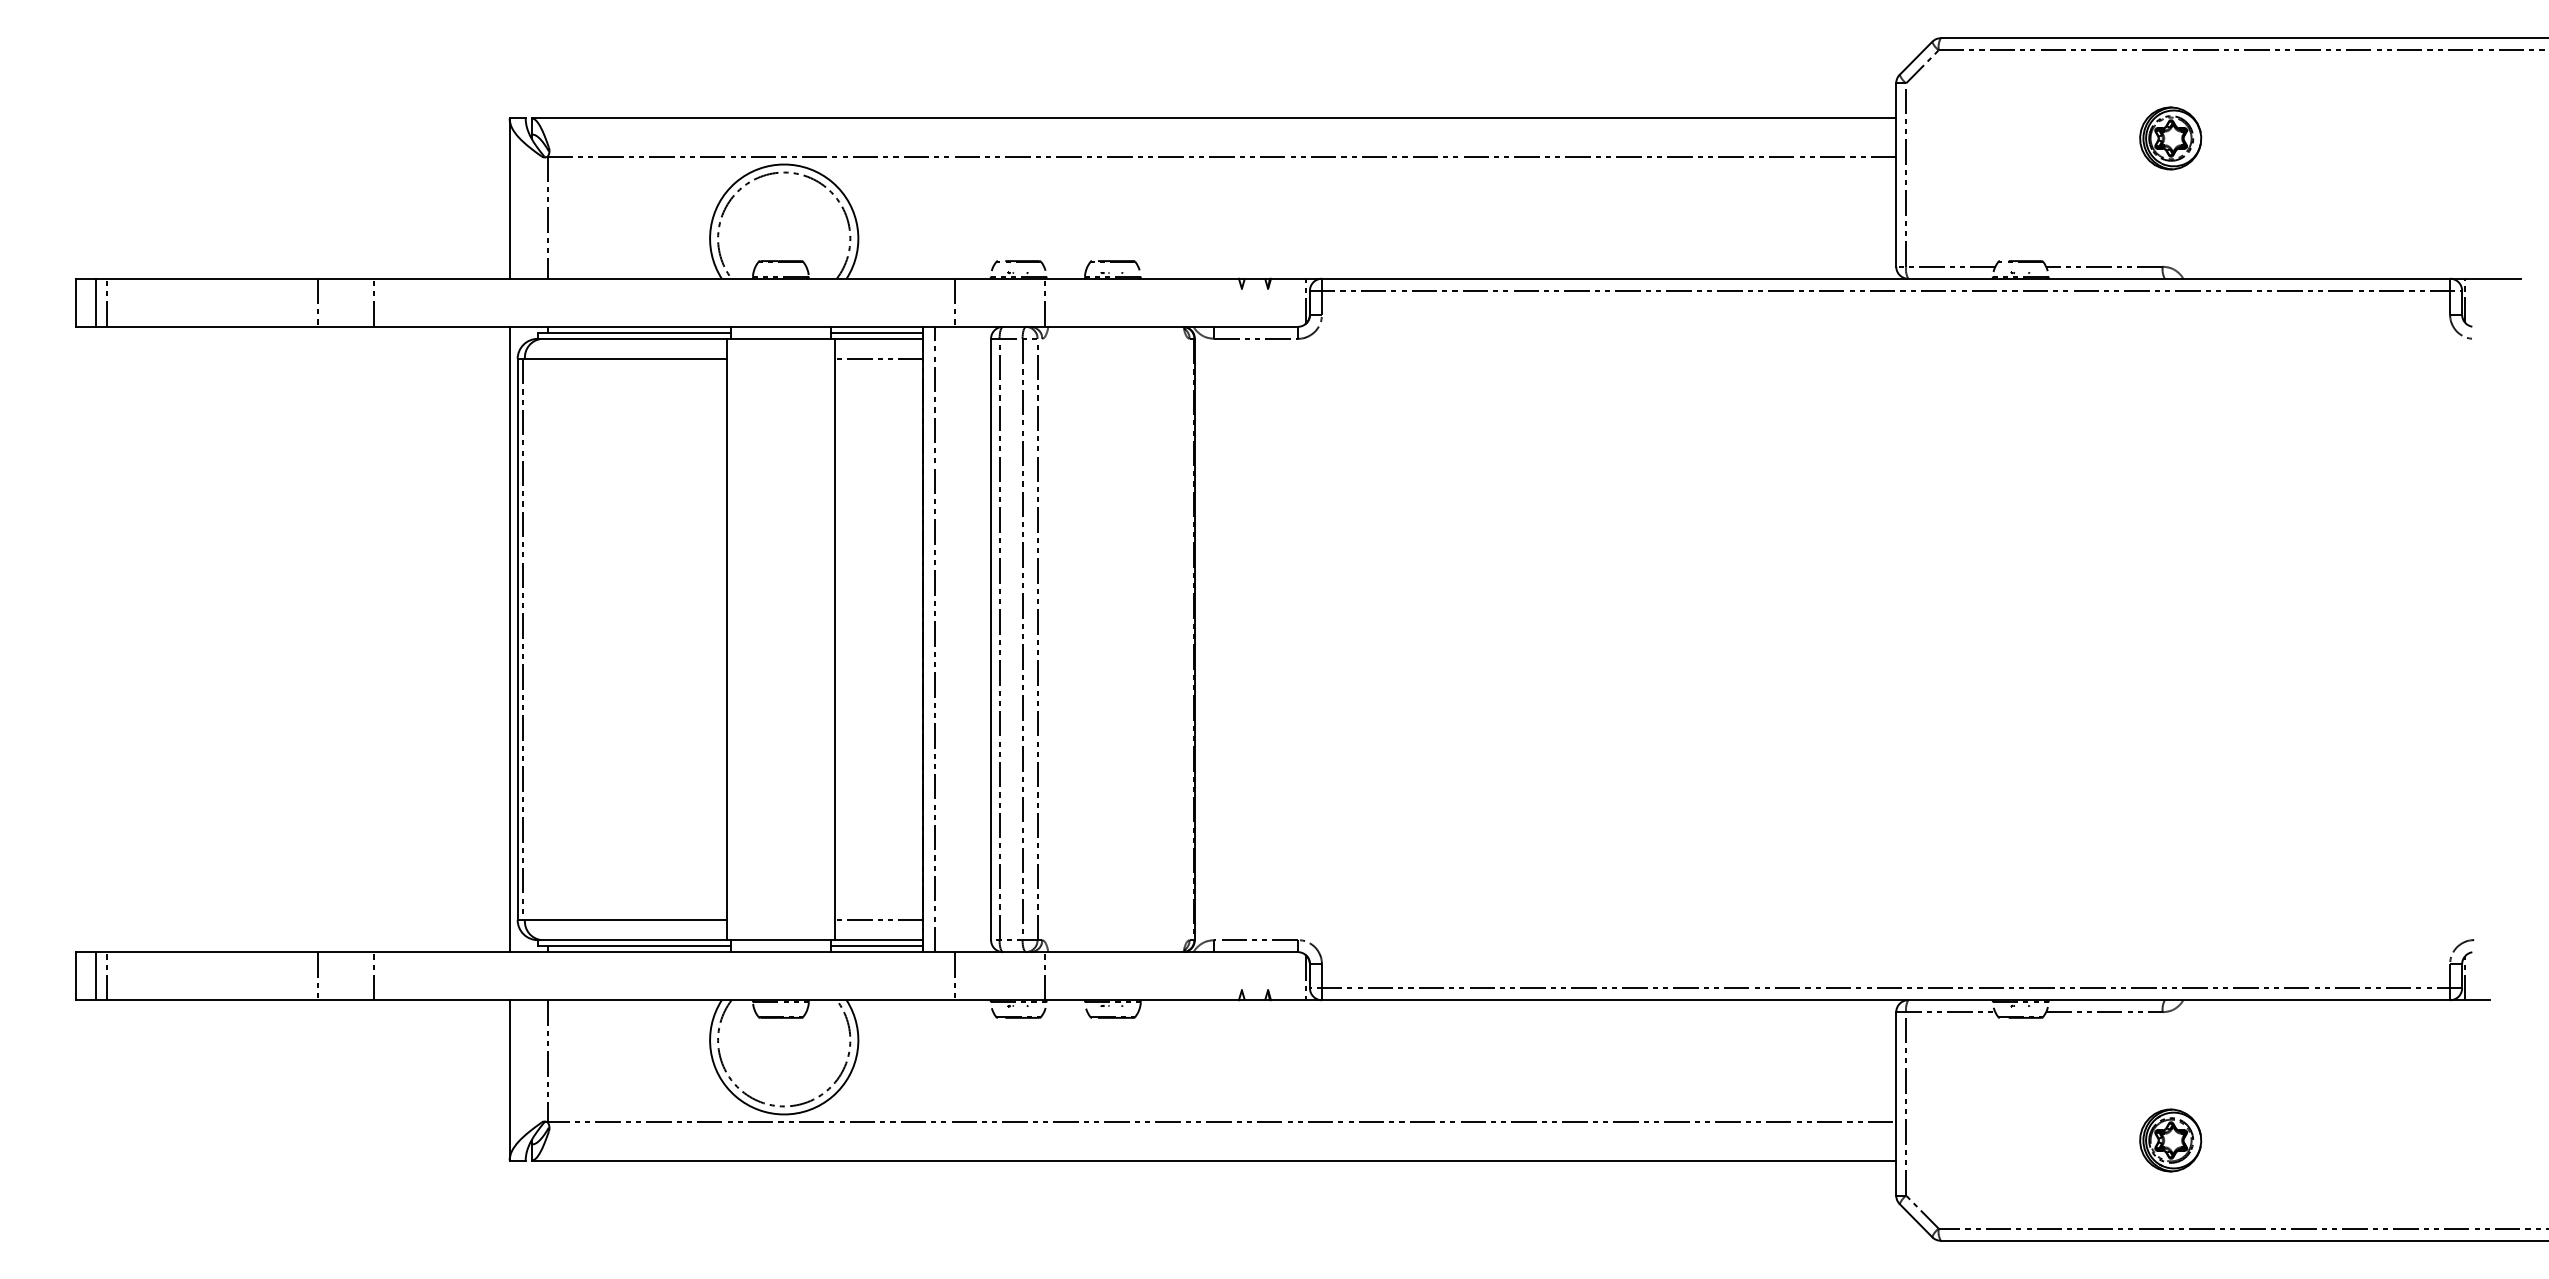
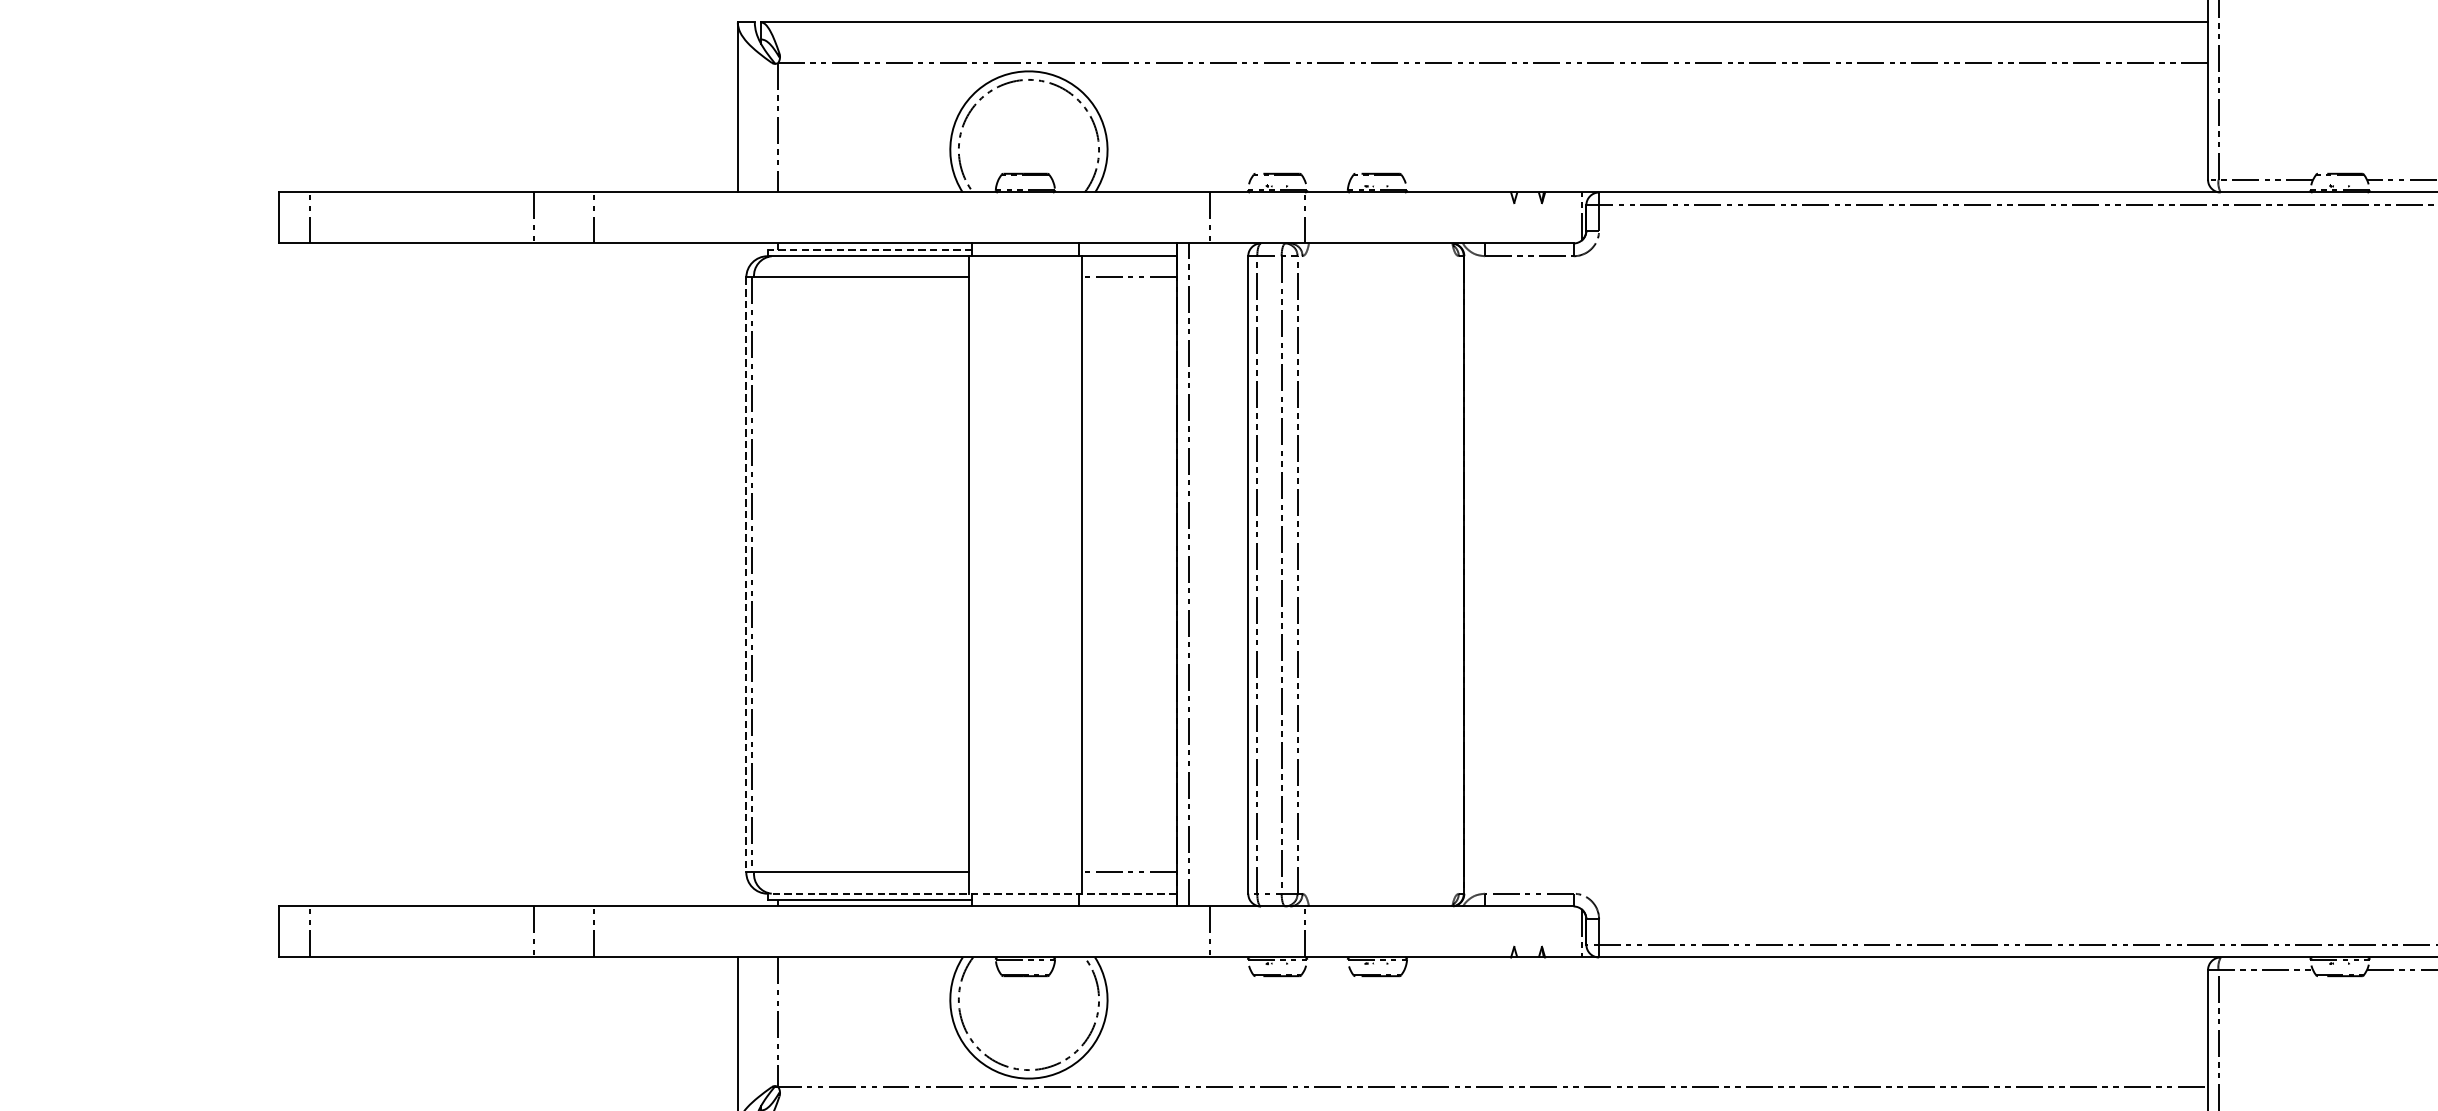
line: (95, 302) -> (298, 217), removed
line: (634, 332) -> (870, 249), solid -> dashed
line: (877, 332) -> (1127, 249), removed
line: (509, 639) -> (737, 574), removed
line: (517, 639) -> (746, 574), solid -> dashed
line: (730, 940) -> (971, 894), solid -> dashed
line: (877, 946) -> (1127, 900), removed
line: (95, 976) -> (298, 932), removed

